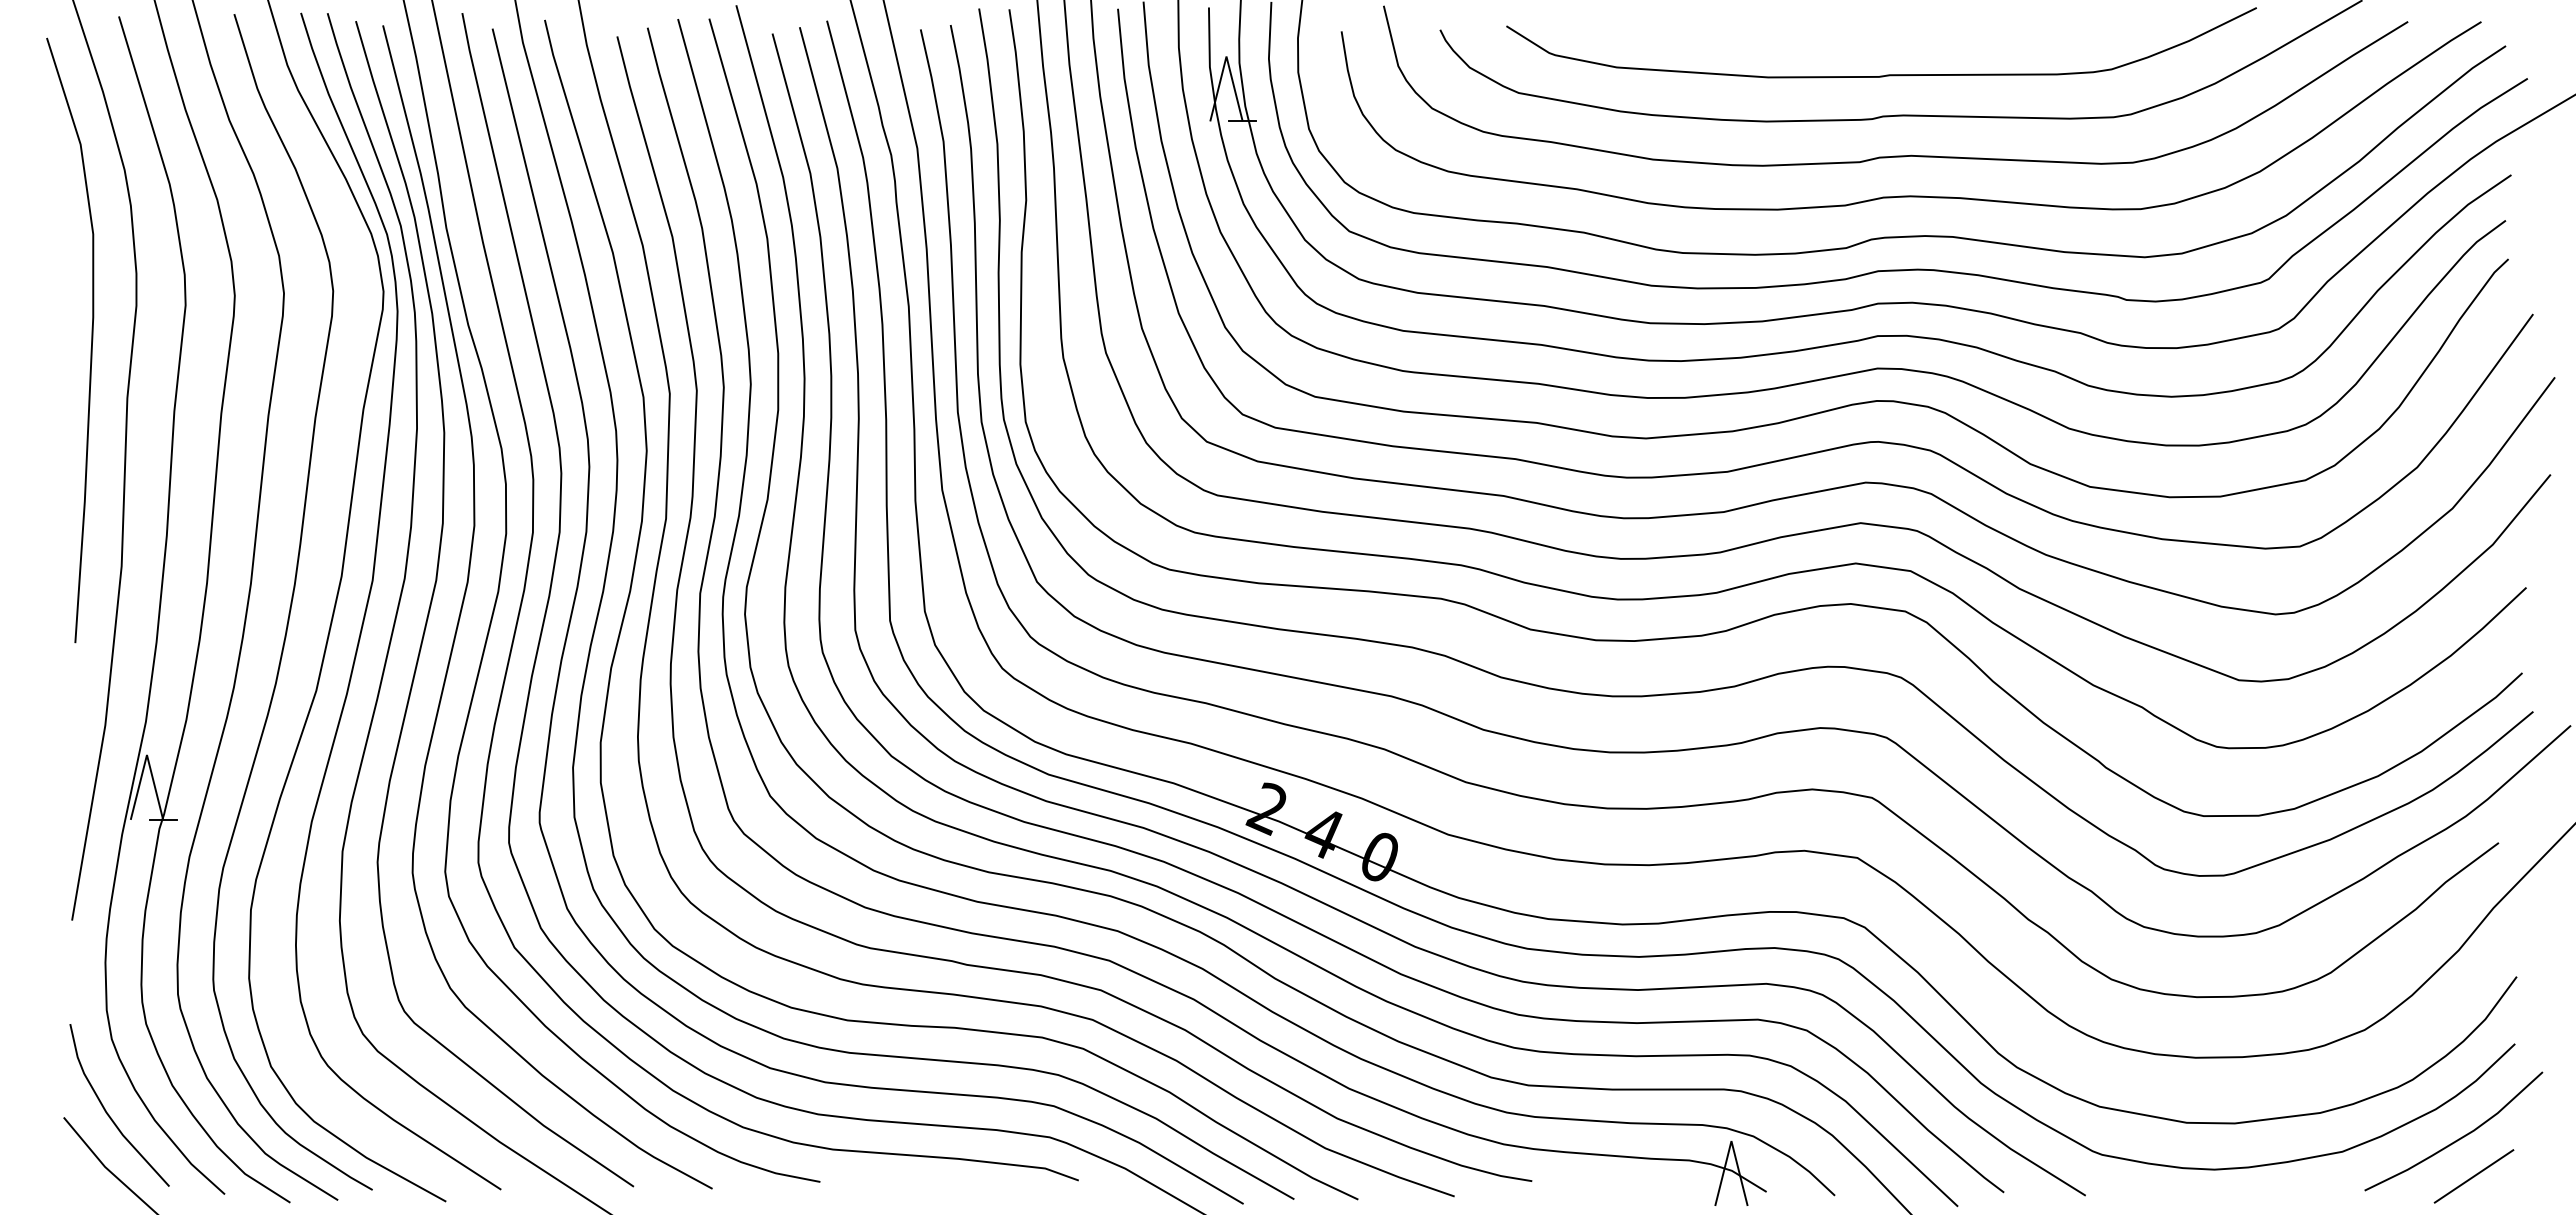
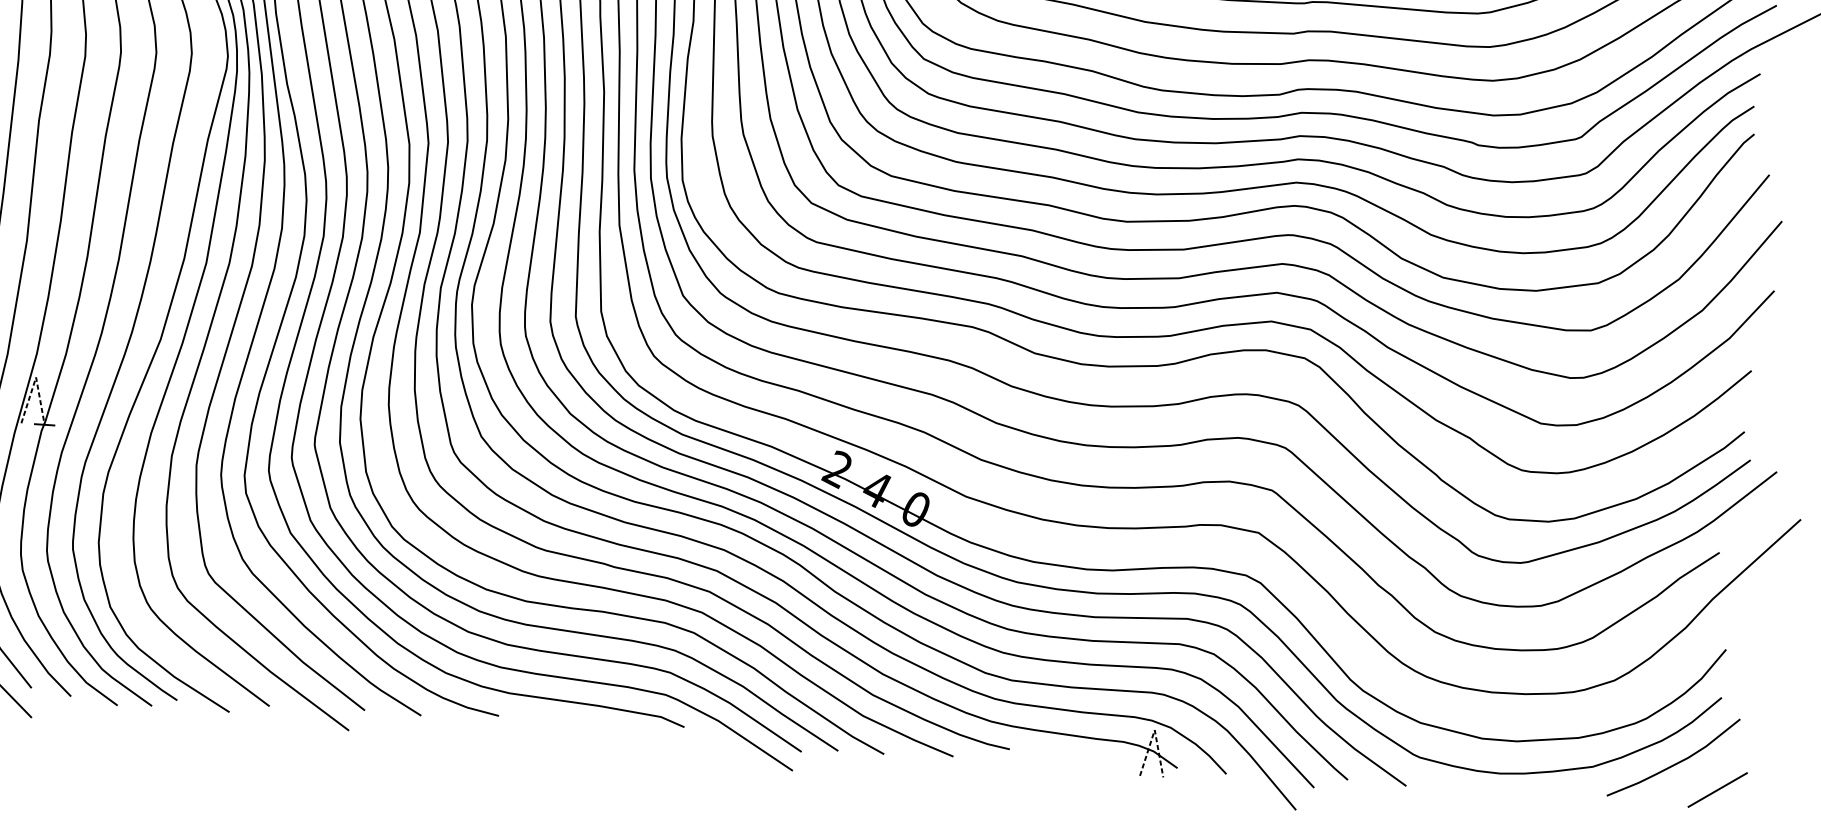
line: (146, 755) -> (35, 377), solid -> dashed
line: (1731, 1141) -> (1154, 730), solid -> dashed
line: (2473, 1176) -> (1717, 790), moved

